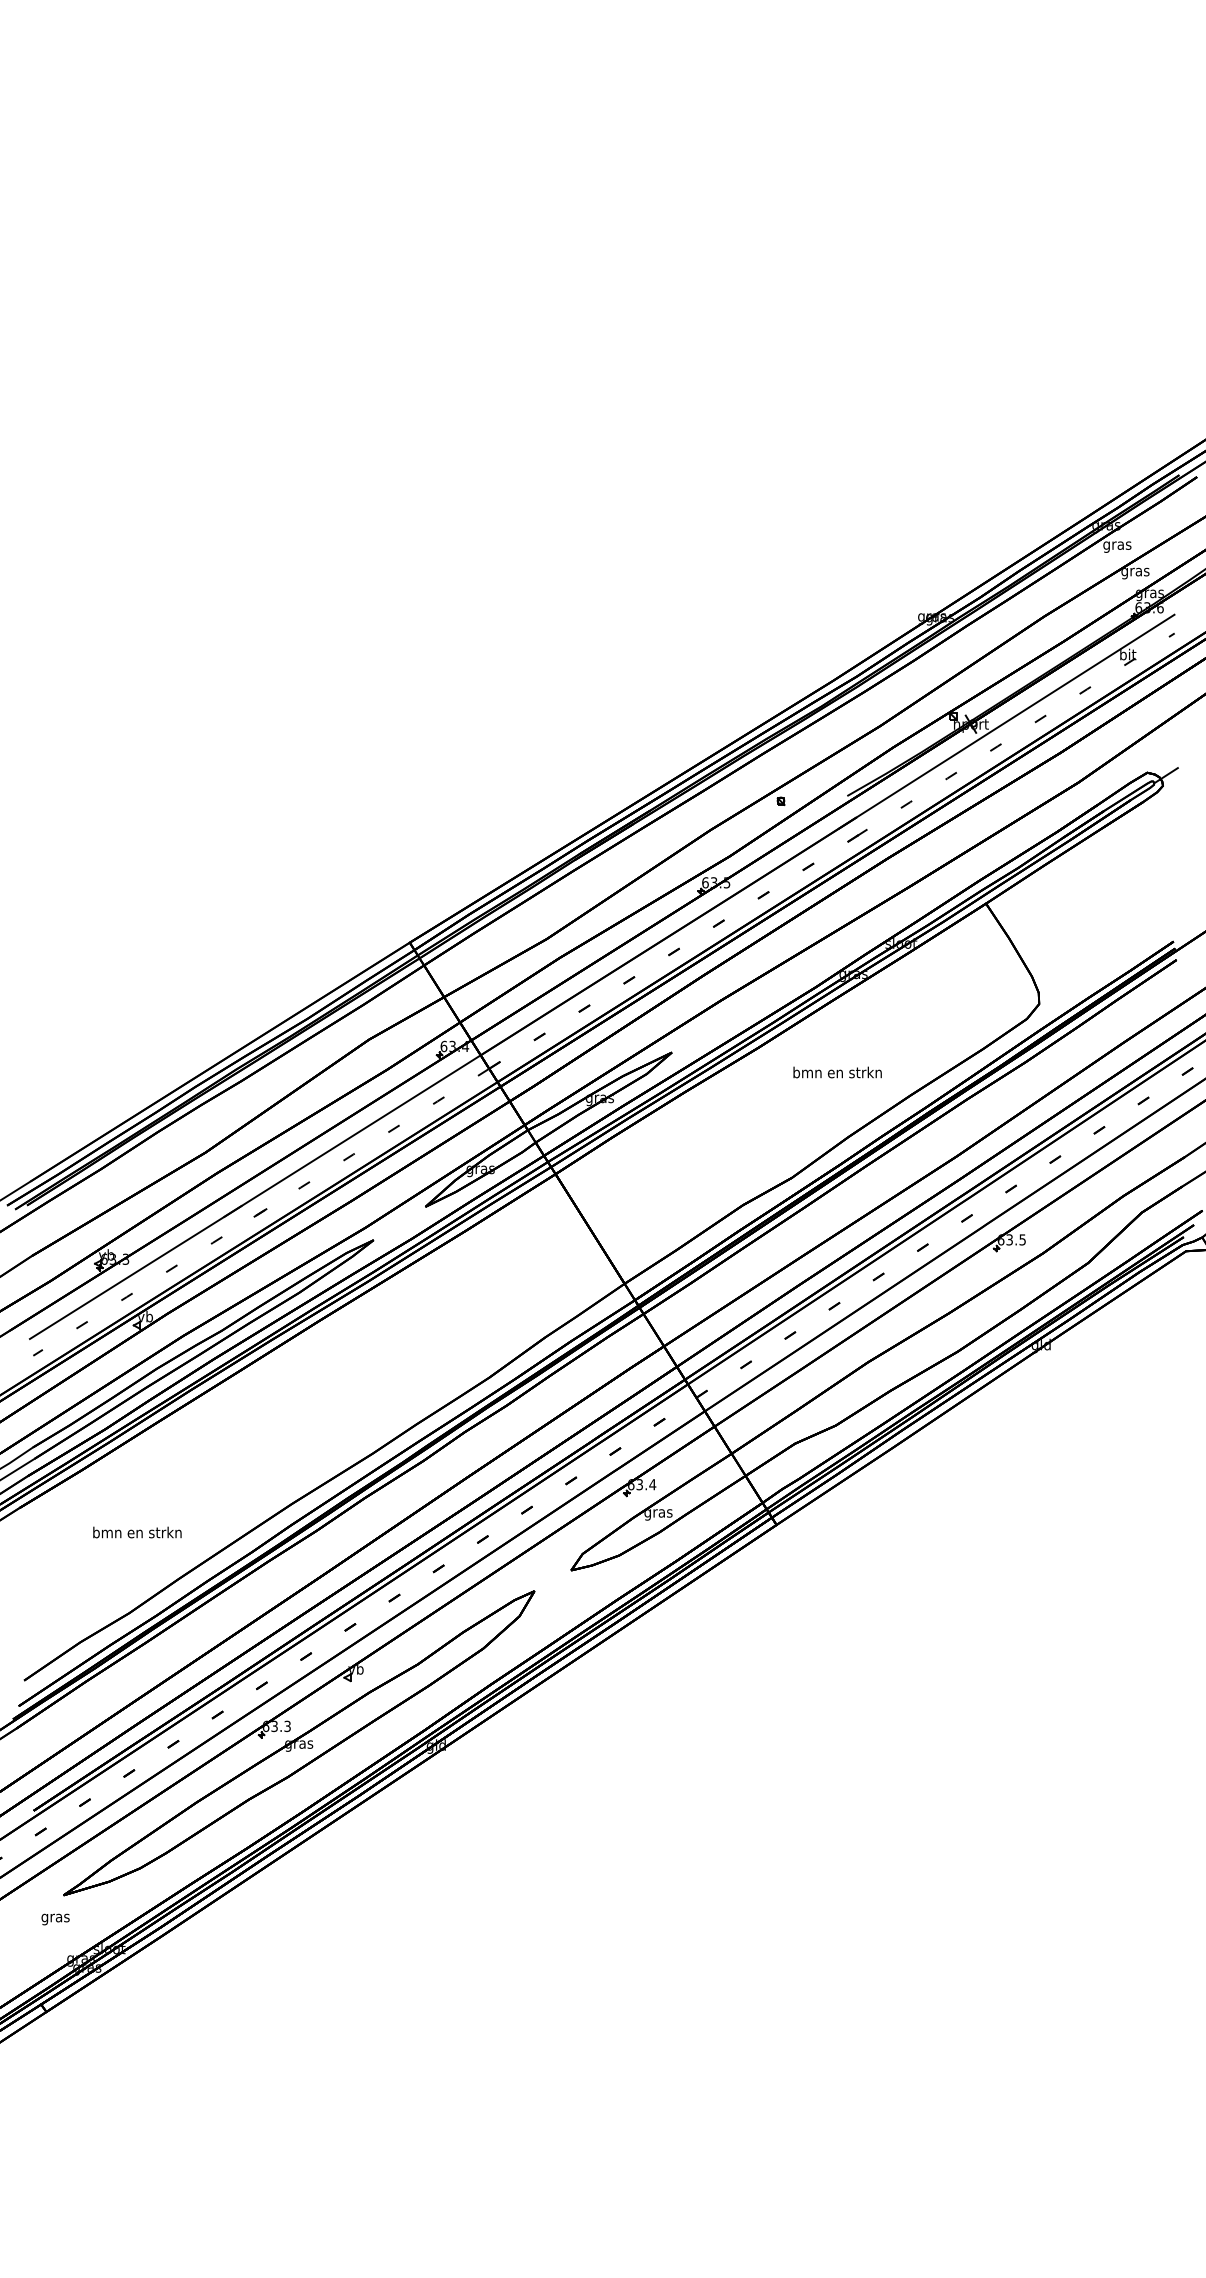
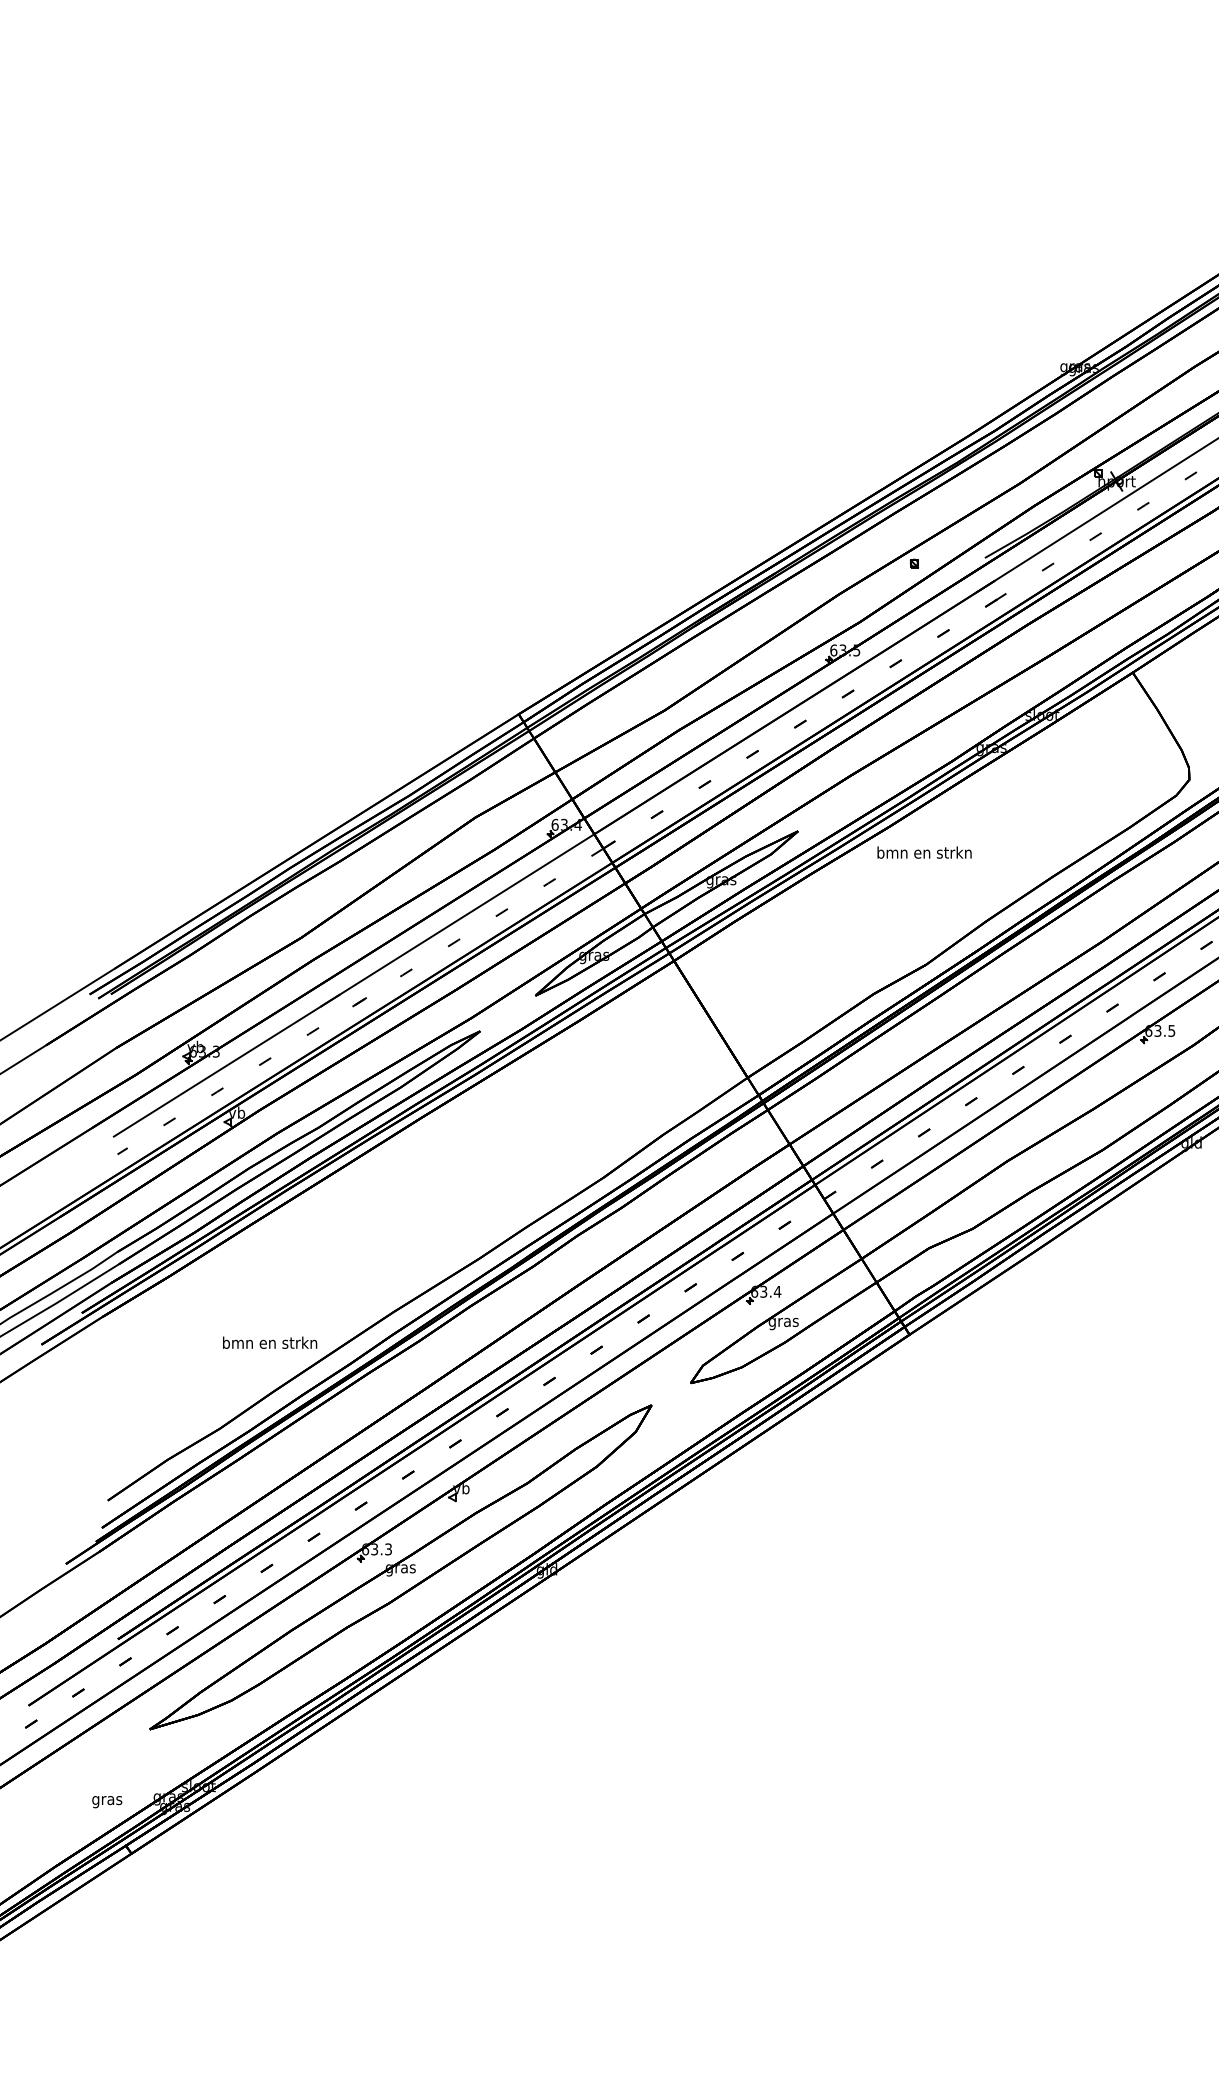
text: (837, 1072) -> (924, 852), moved
text: (137, 1532) -> (270, 1342), moved
text: (55, 1919) -> (107, 1802), moved

